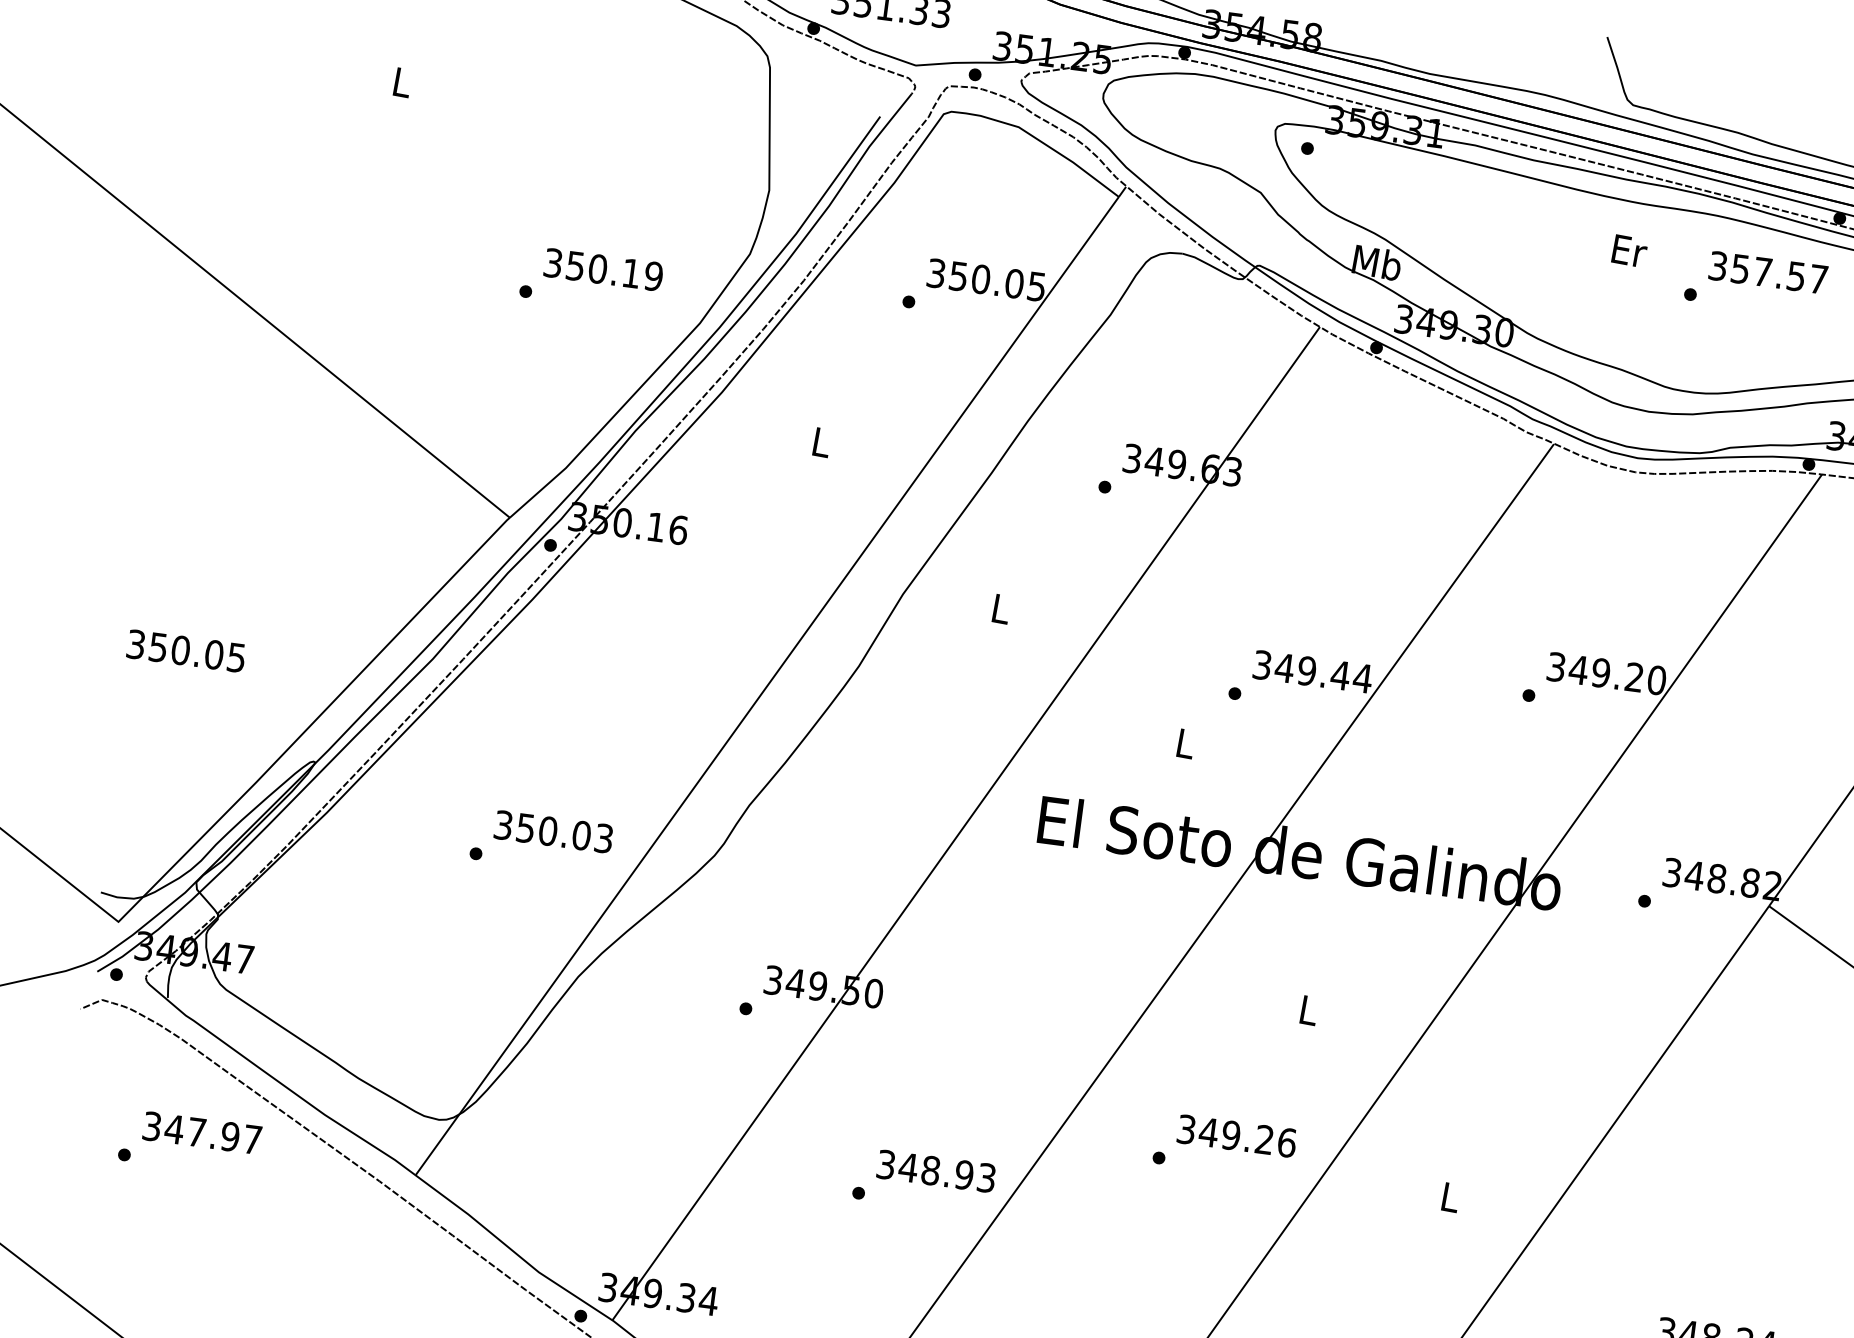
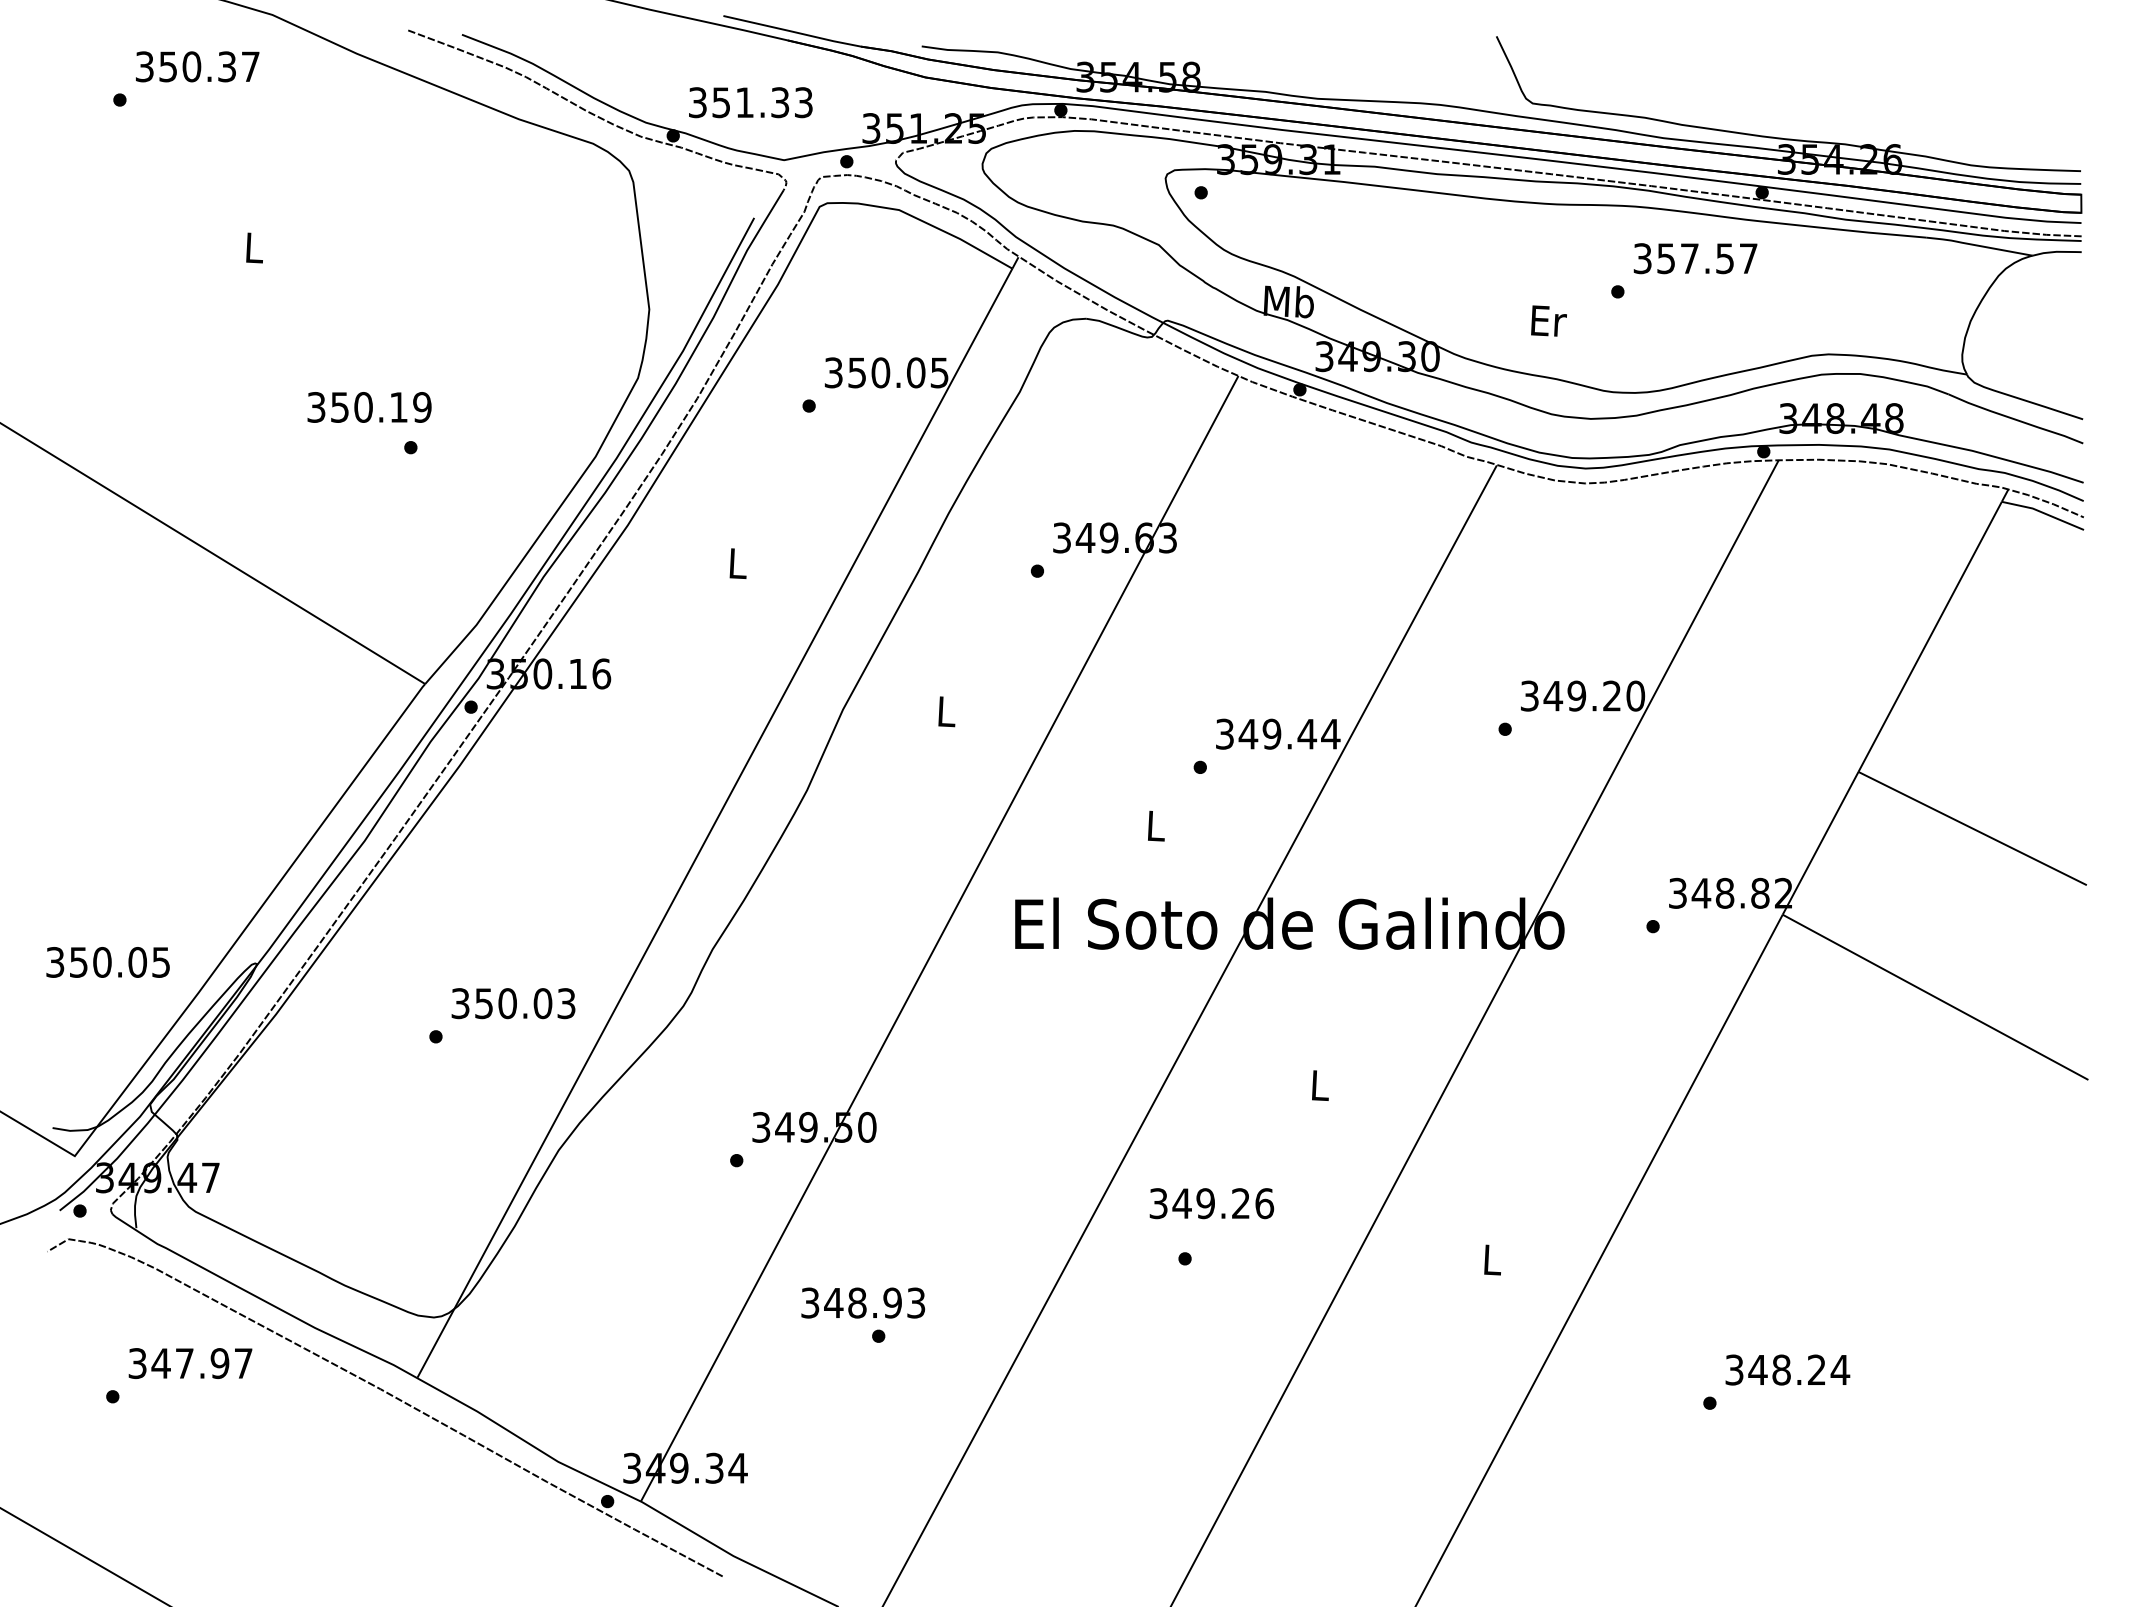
text: (1629, 250) -> (1548, 320), moved
text: (603, 269) -> (369, 407), moved
text: (185, 651) -> (107, 962), moved
text: (1236, 1136) -> (1211, 1203), moved
text: (936, 1170) -> (863, 1302), moved

